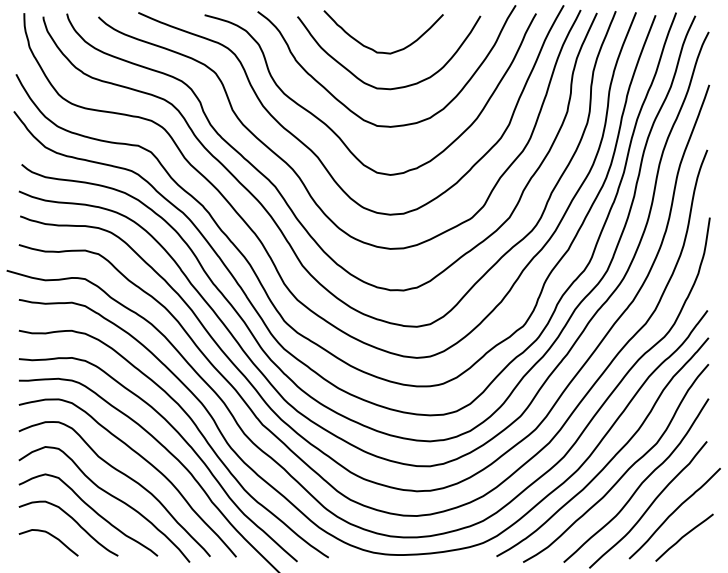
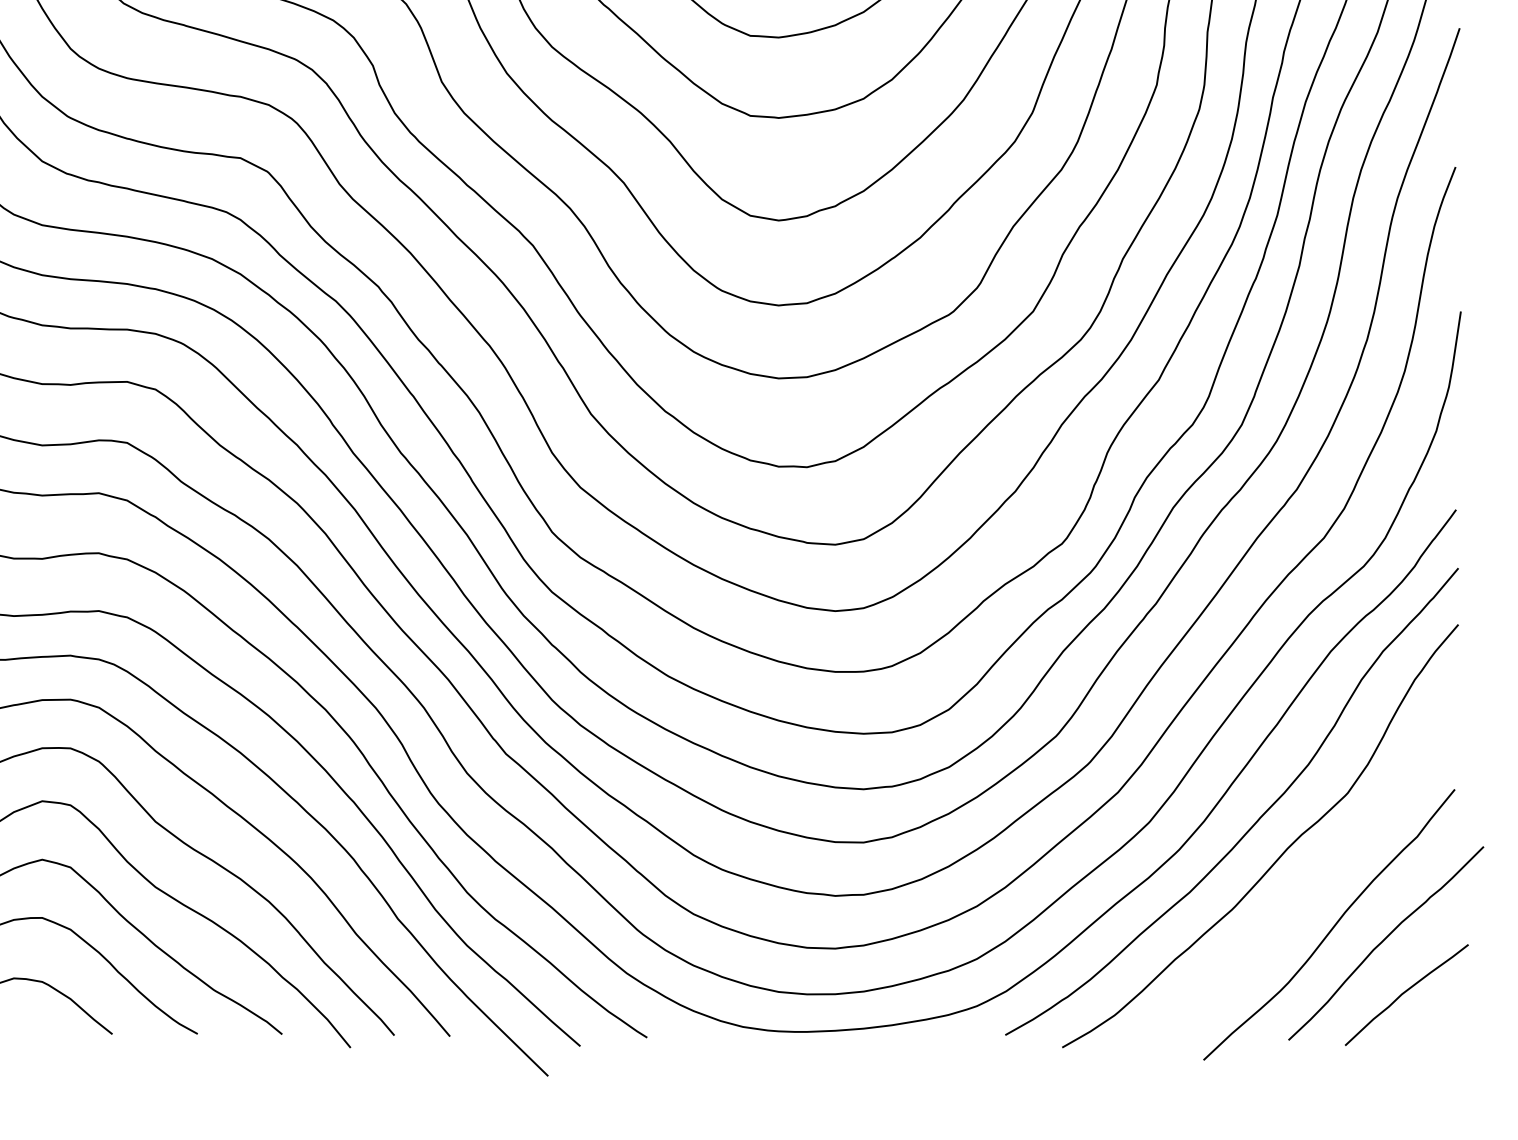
curve: (640, 483) -> (1312, 879), removed

